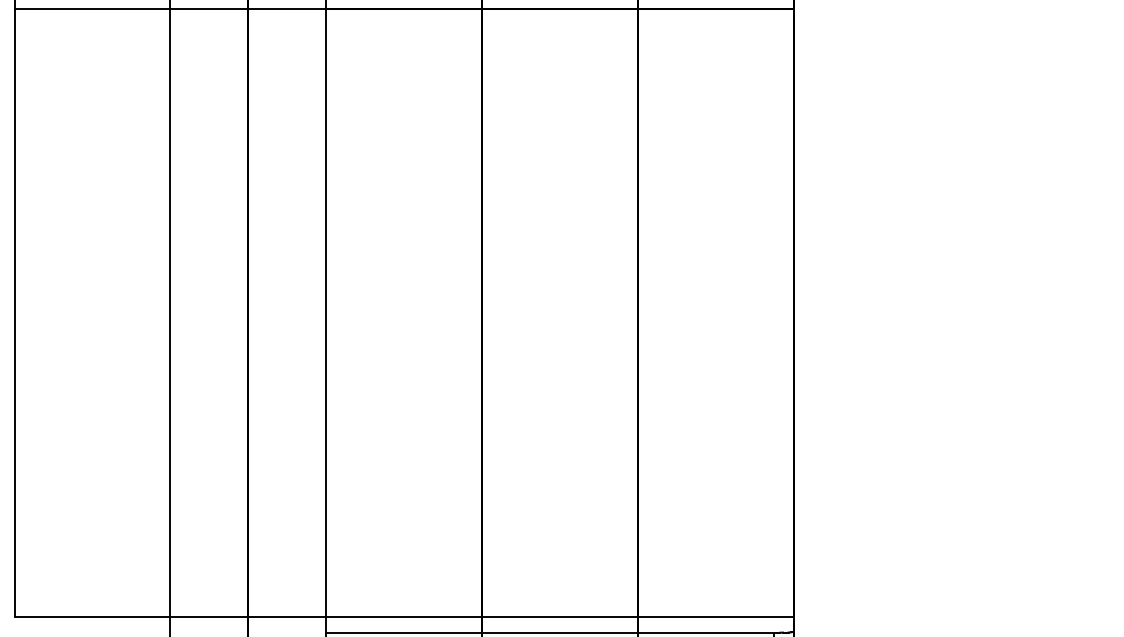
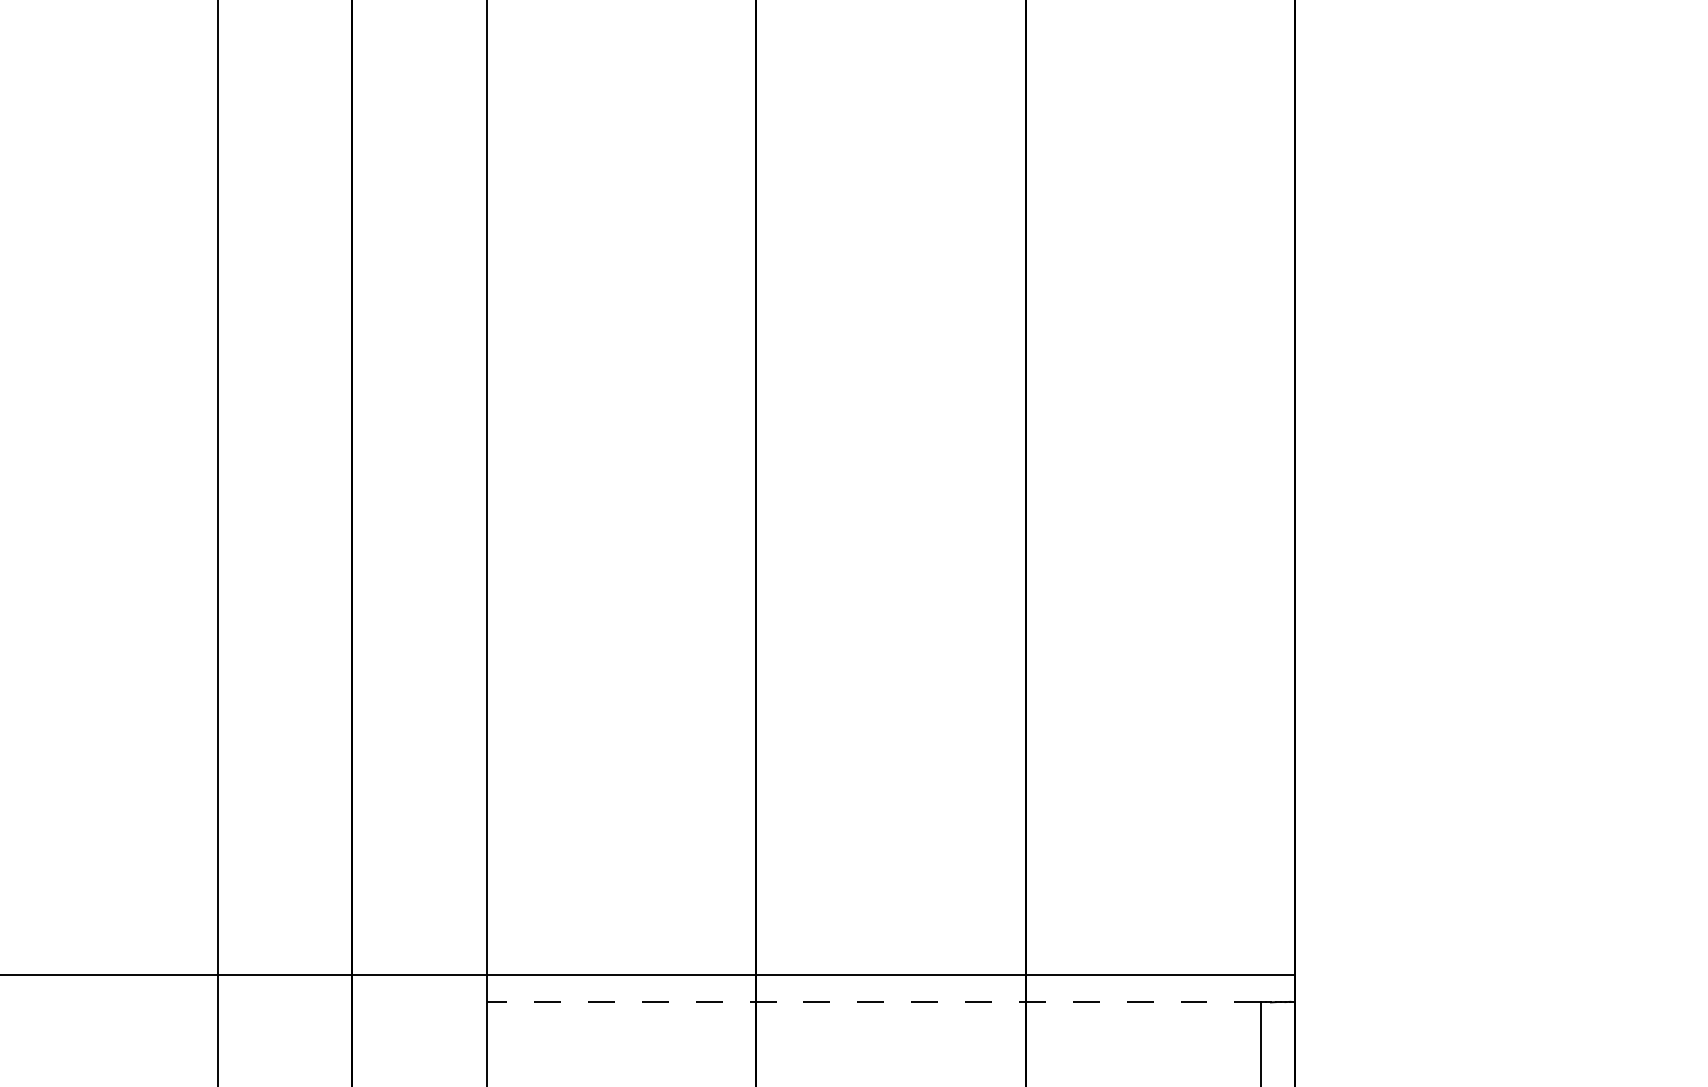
line: (549, 632) -> (872, 1002), solid -> dashed

